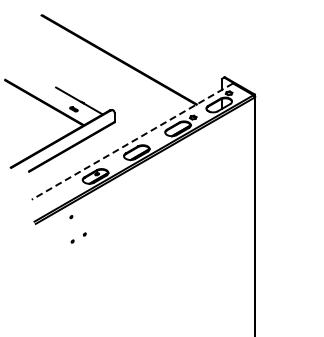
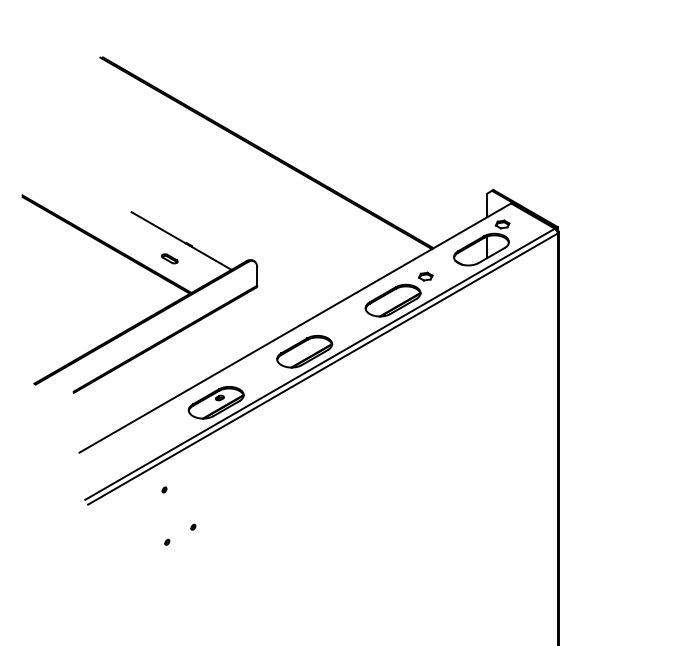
line: (132, 141) -> (295, 327), dashed -> solid

